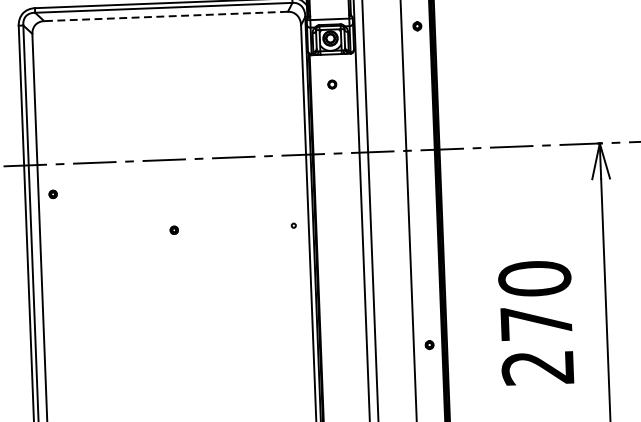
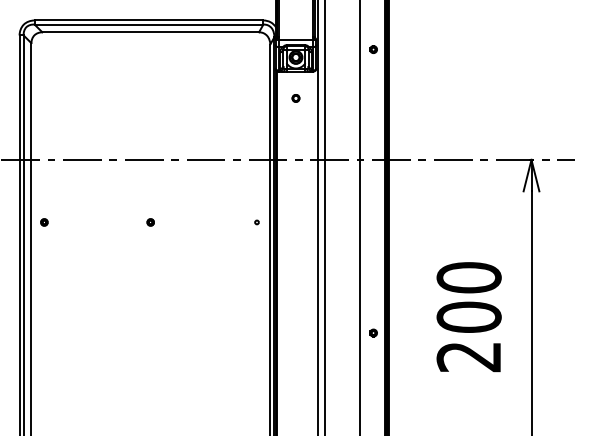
line: (165, 16) -> (150, 32), dashed -> solid
part: (53, 194) -> (44, 222), moved
text: (535, 322) -> (468, 316), 270 -> 200

